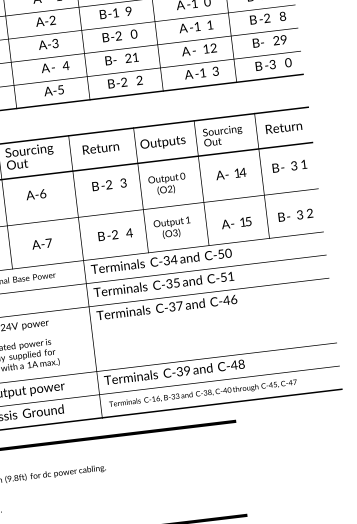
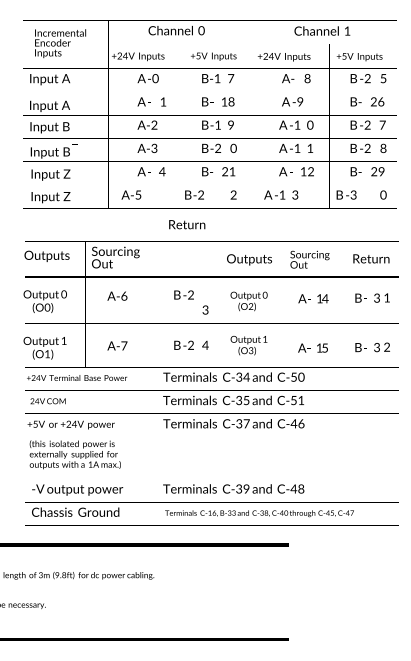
text: (265, 64) -> (346, 194), moved
text: (201, 72) -> (281, 194), moved
text: (117, 82) -> (194, 194), moved
text: (53, 90) -> (131, 194), moved
text: (101, 147) -> (187, 224), moved
text: (123, 182) -> (205, 309), moved
fill: (85, 276) -> (156, 383), removed

